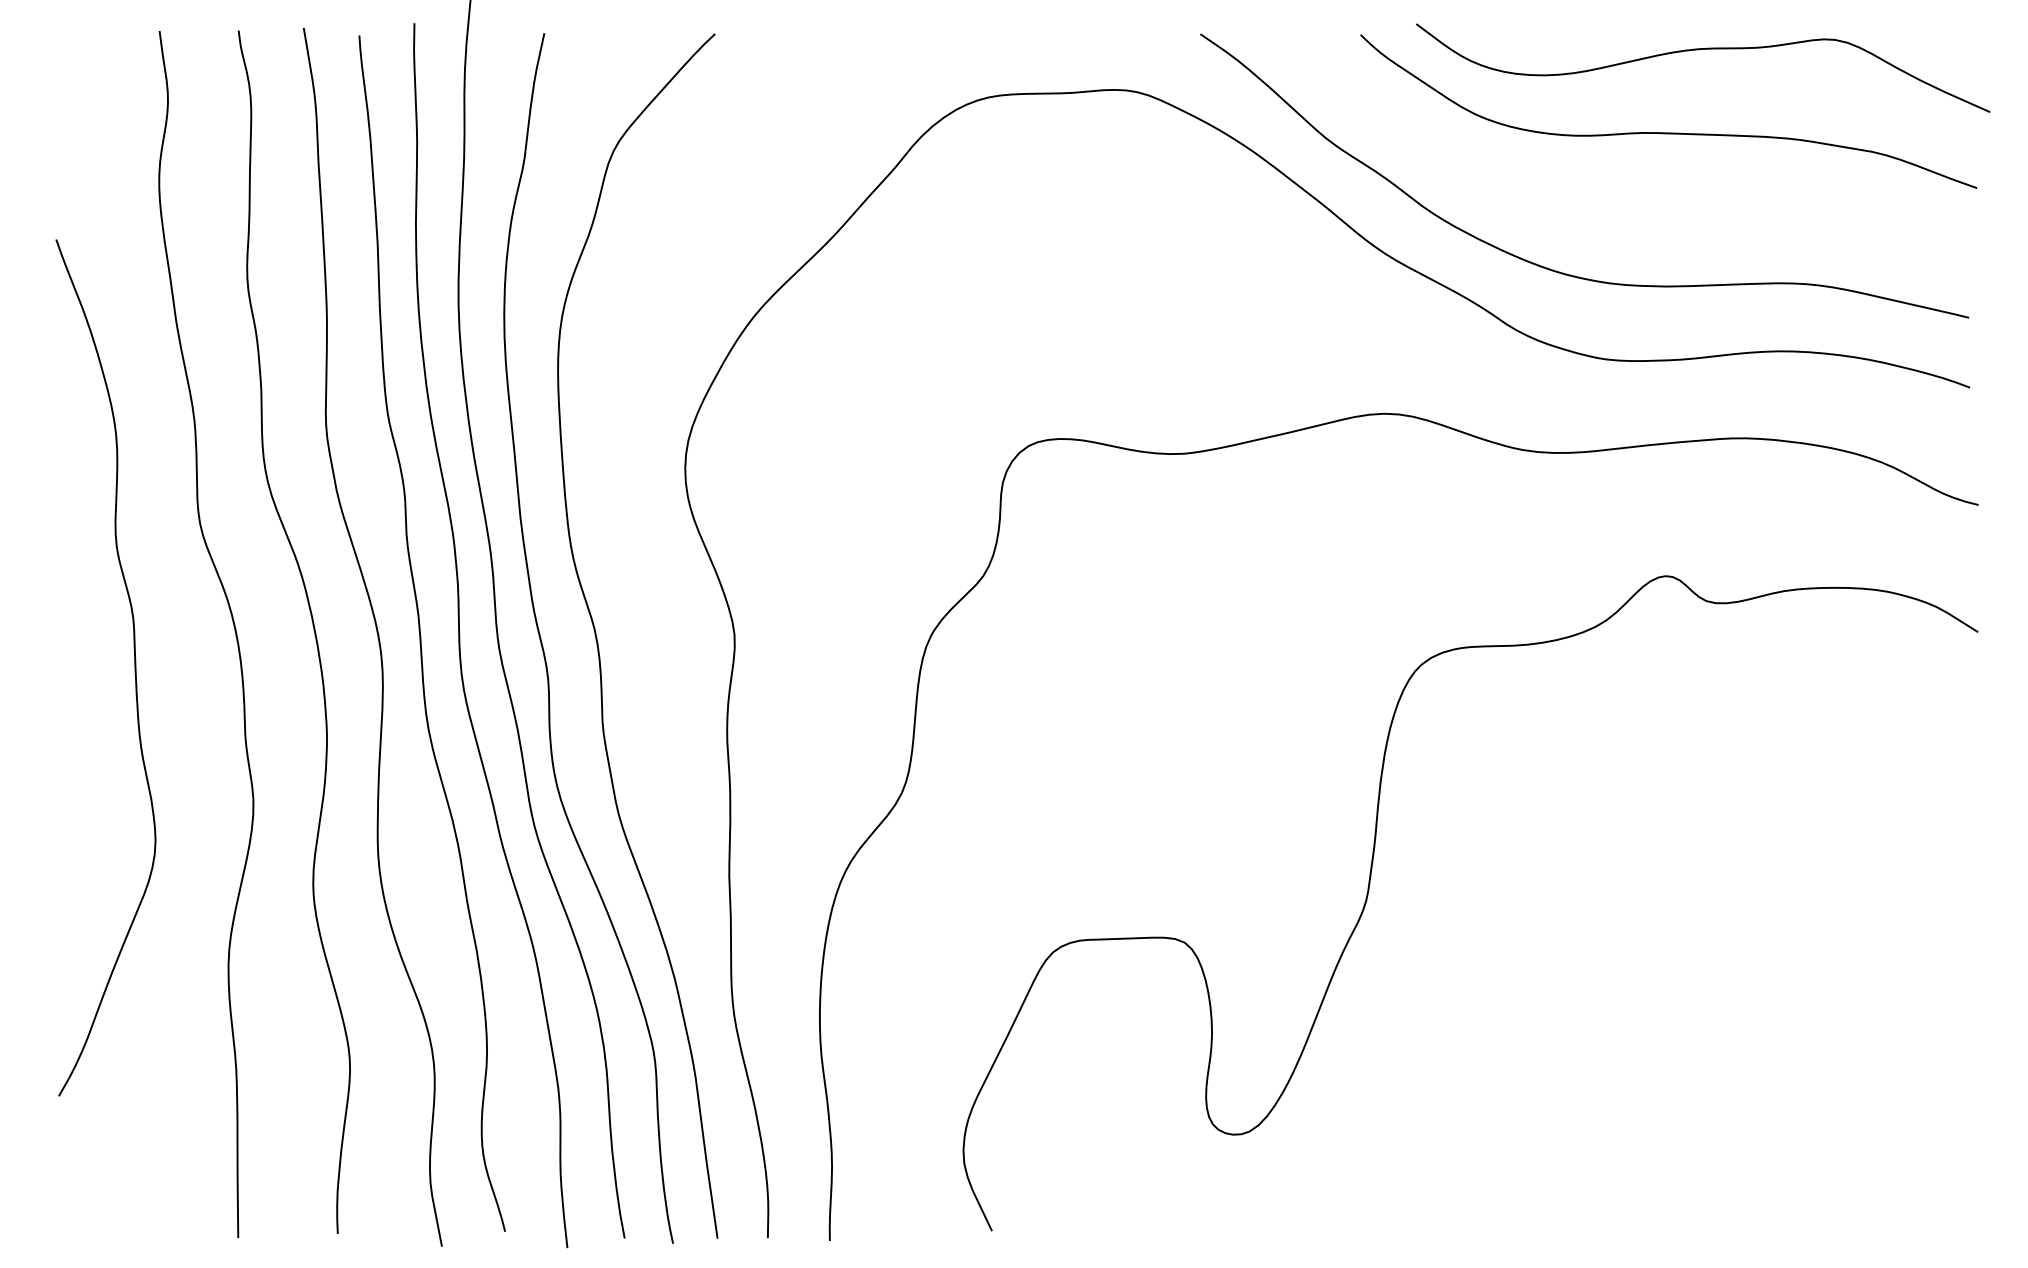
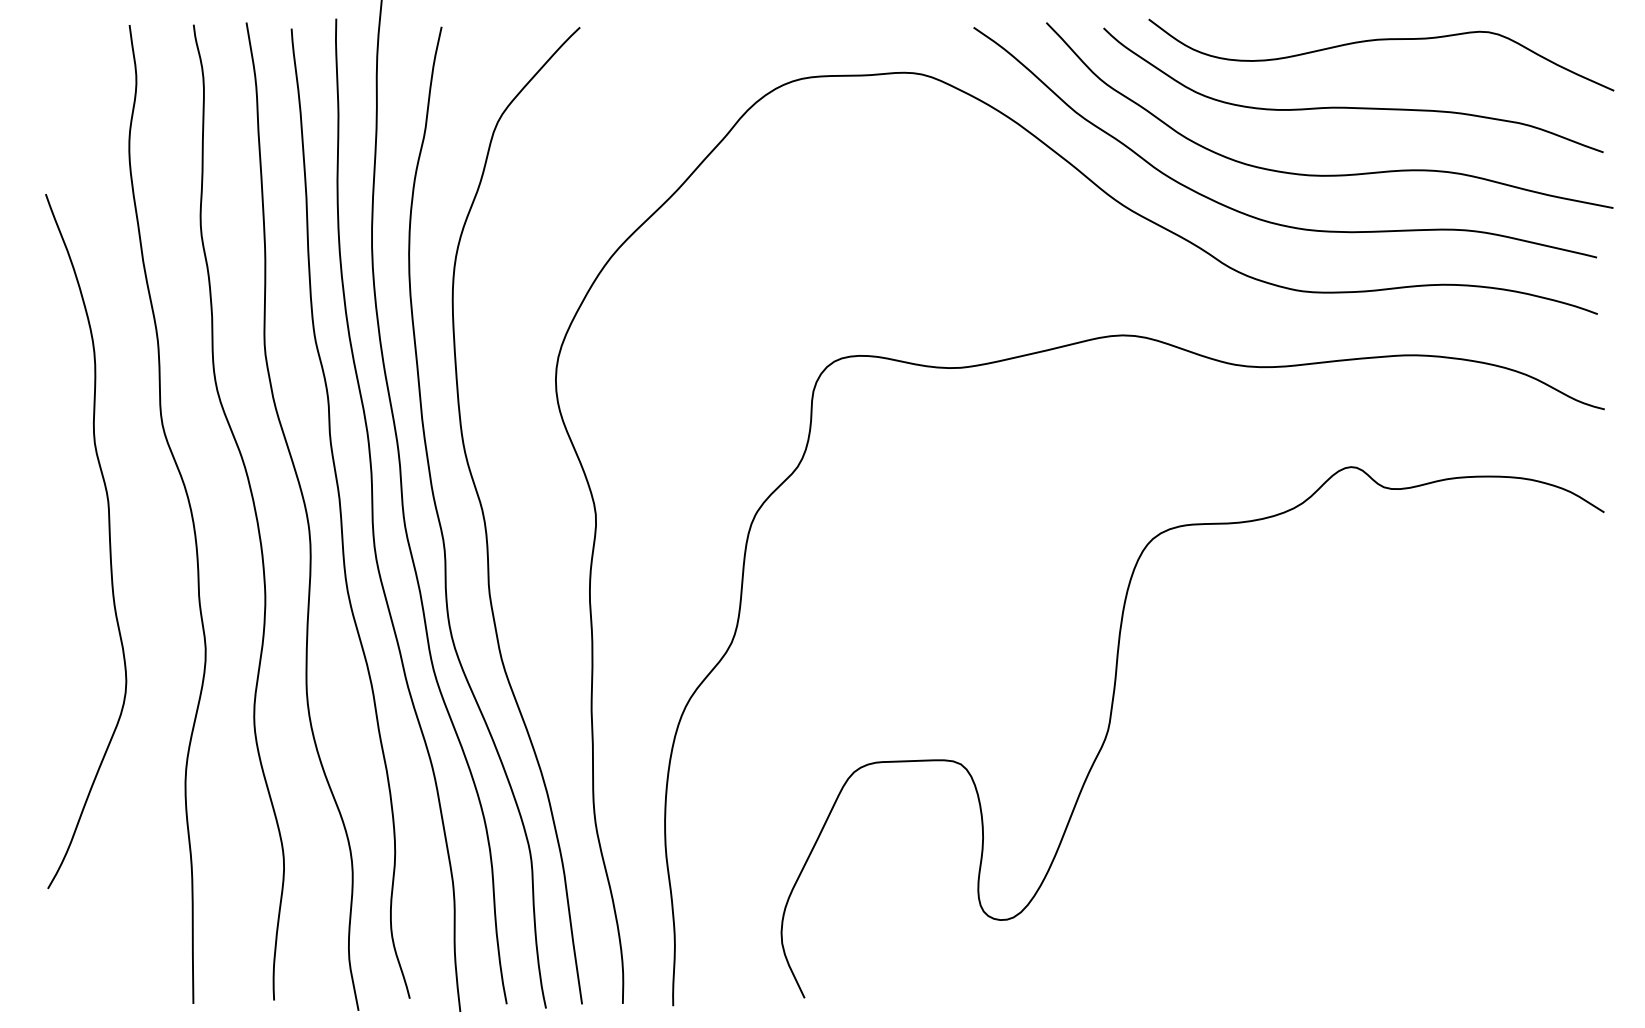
curve: (1639, 215) -> (1329, 174), added

